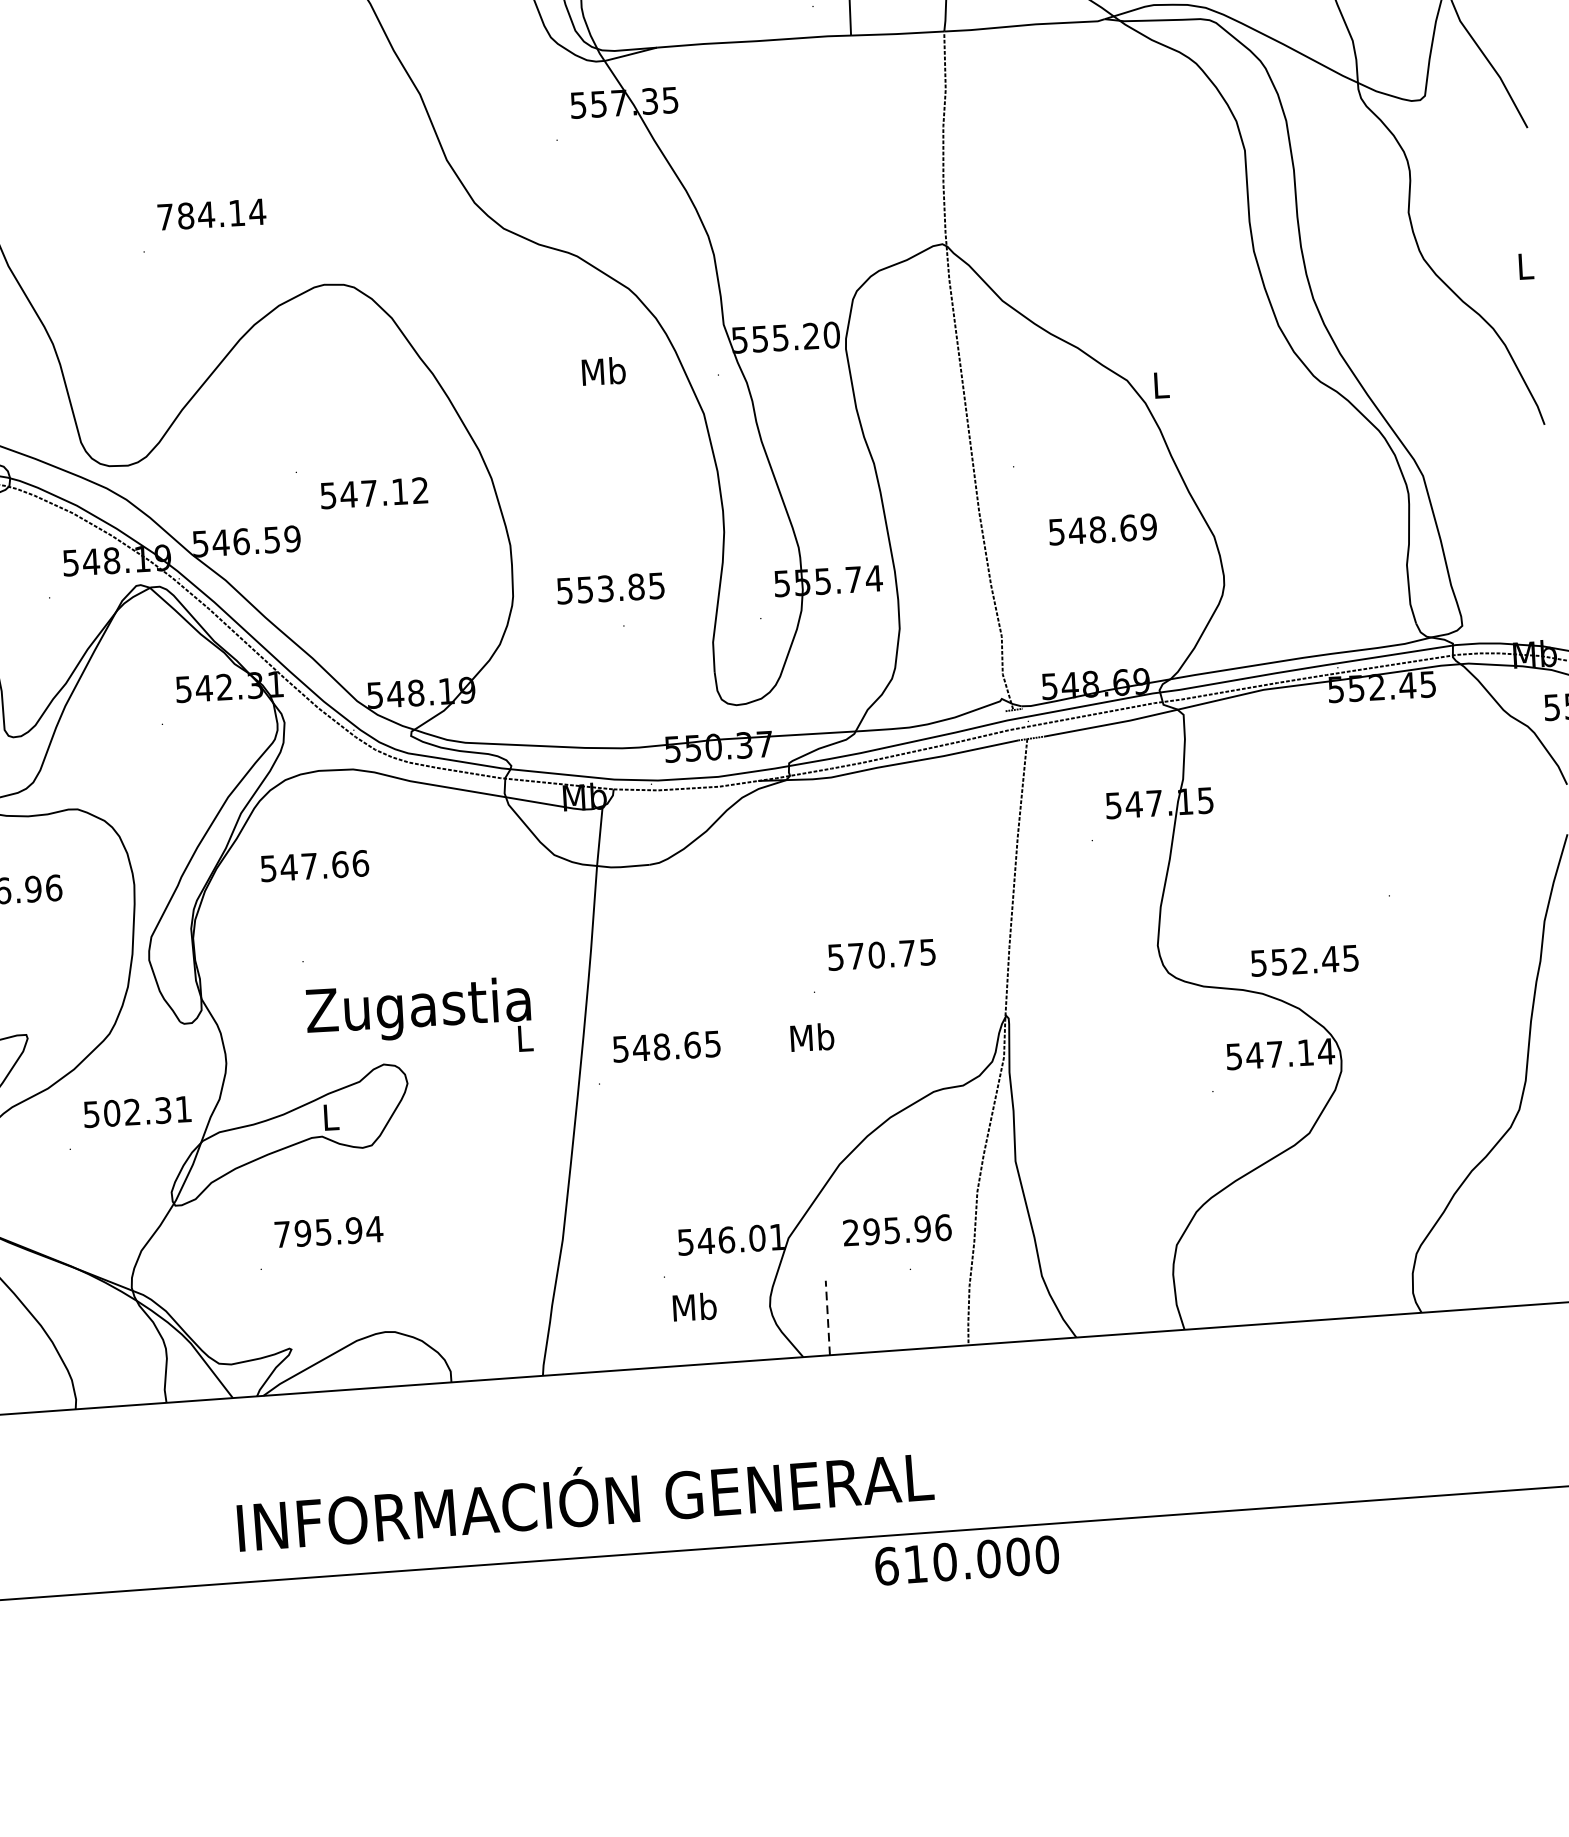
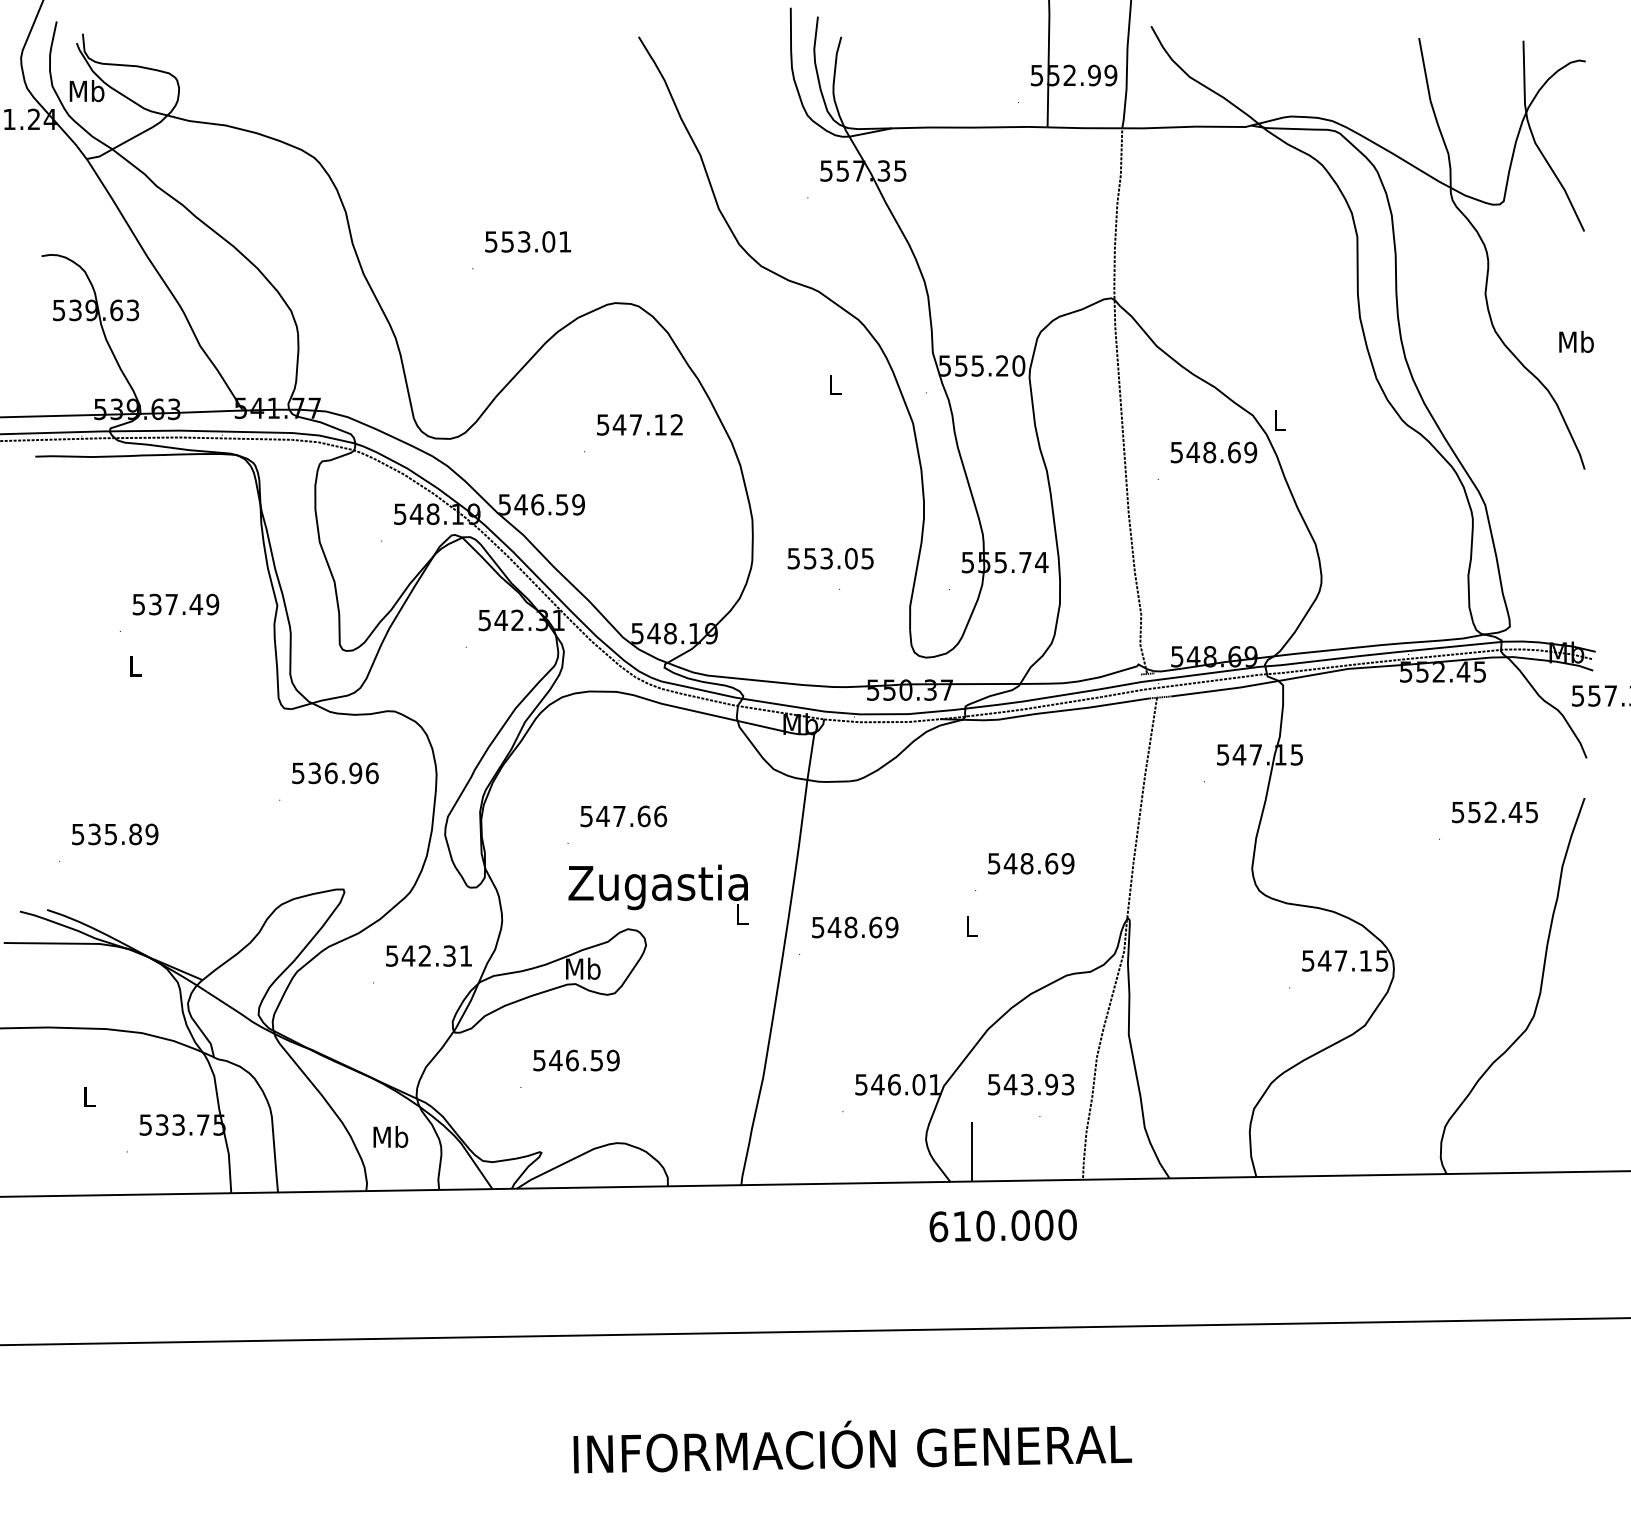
text: (211, 214) -> (528, 241), 784.14 -> 553.01
text: (1525, 265) -> (1576, 341), L -> Mb
text: (603, 371) -> (834, 384), Mb -> L
text: (373, 492) -> (639, 424), moved
text: (1102, 529) -> (1213, 452), moved
text: (636, 586) -> (851, 558), 553.85 -> 553.05
text: (314, 866) -> (623, 816), moved
text: (891, 954) -> (1038, 863), 570.75 -> 548.69
text: (1304, 960) -> (1494, 812), moved
text: (811, 1037) -> (971, 926), Mb -> L
text: (712, 1044) -> (891, 927), 548.65 -> 548.69
text: (1325, 1051) -> (1381, 960), 547.14 -> 547.15
text: (111, 1112) -> (408, 955), 502.31 -> 542.31
text: (331, 1116) -> (583, 968), L -> Mb
text: (897, 1230) -> (1031, 1084), 295.96 -> 543.93
text: (328, 1231) -> (576, 1060), 795.94 -> 546.59
text: (694, 1306) -> (390, 1136), moved
line: (827, 1317) -> (971, 1151), dashed -> solid
text: (585, 1498) -> (852, 1446), moved
text: (966, 1560) -> (1002, 1225), moved

